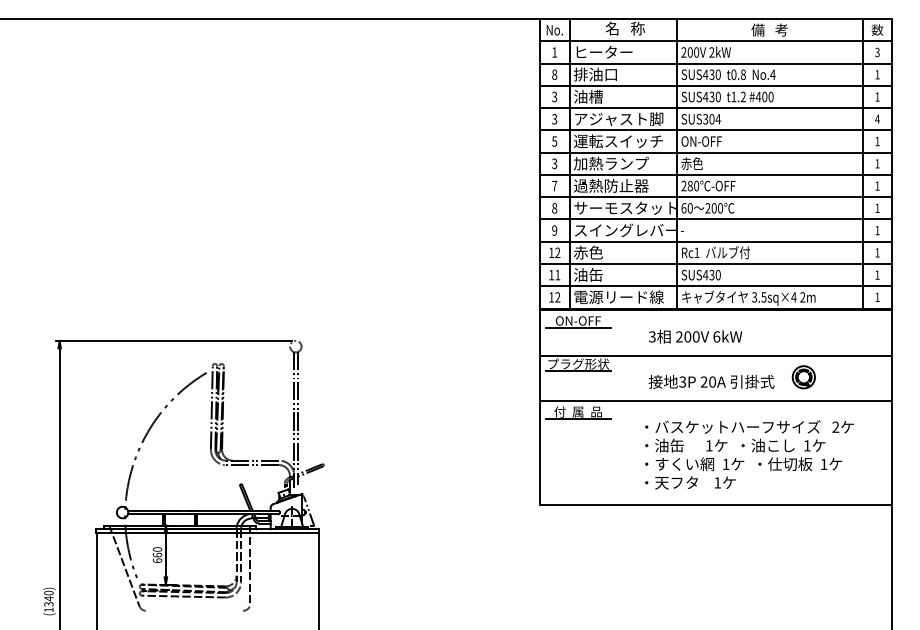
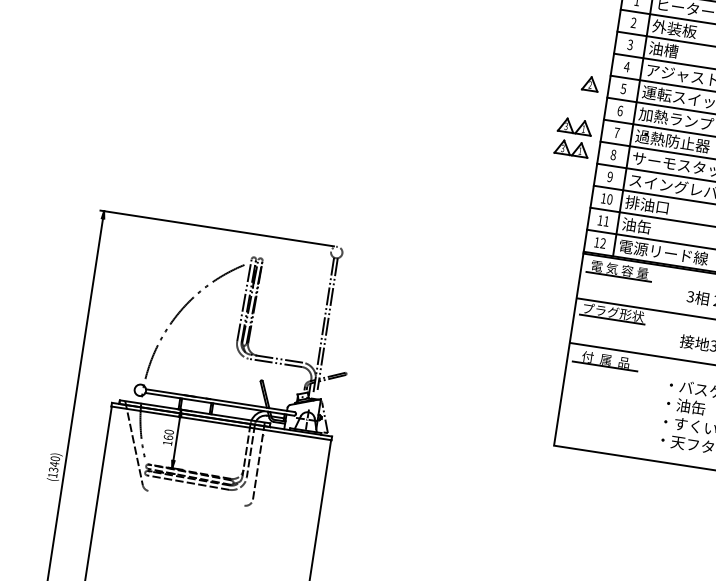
text: (554, 74) -> (633, 22), 8 -> 2
text: (595, 74) -> (674, 28), 排油口 -> 外装板
text: (554, 119) -> (626, 67), 3 -> 4
part: (521, 141) -> (590, 83), added
text: (554, 163) -> (620, 110), 3 -> 6
part: (512, 197) -> (573, 137), added
text: (557, 252) -> (609, 199), 12 -> 10
text: (594, 252) -> (646, 204), 赤色 -> 排油口
text: (578, 320) -> (620, 269), ON-OFF -> 電 気 容 量
text: (157, 560) -> (167, 442), 660 -> 160

